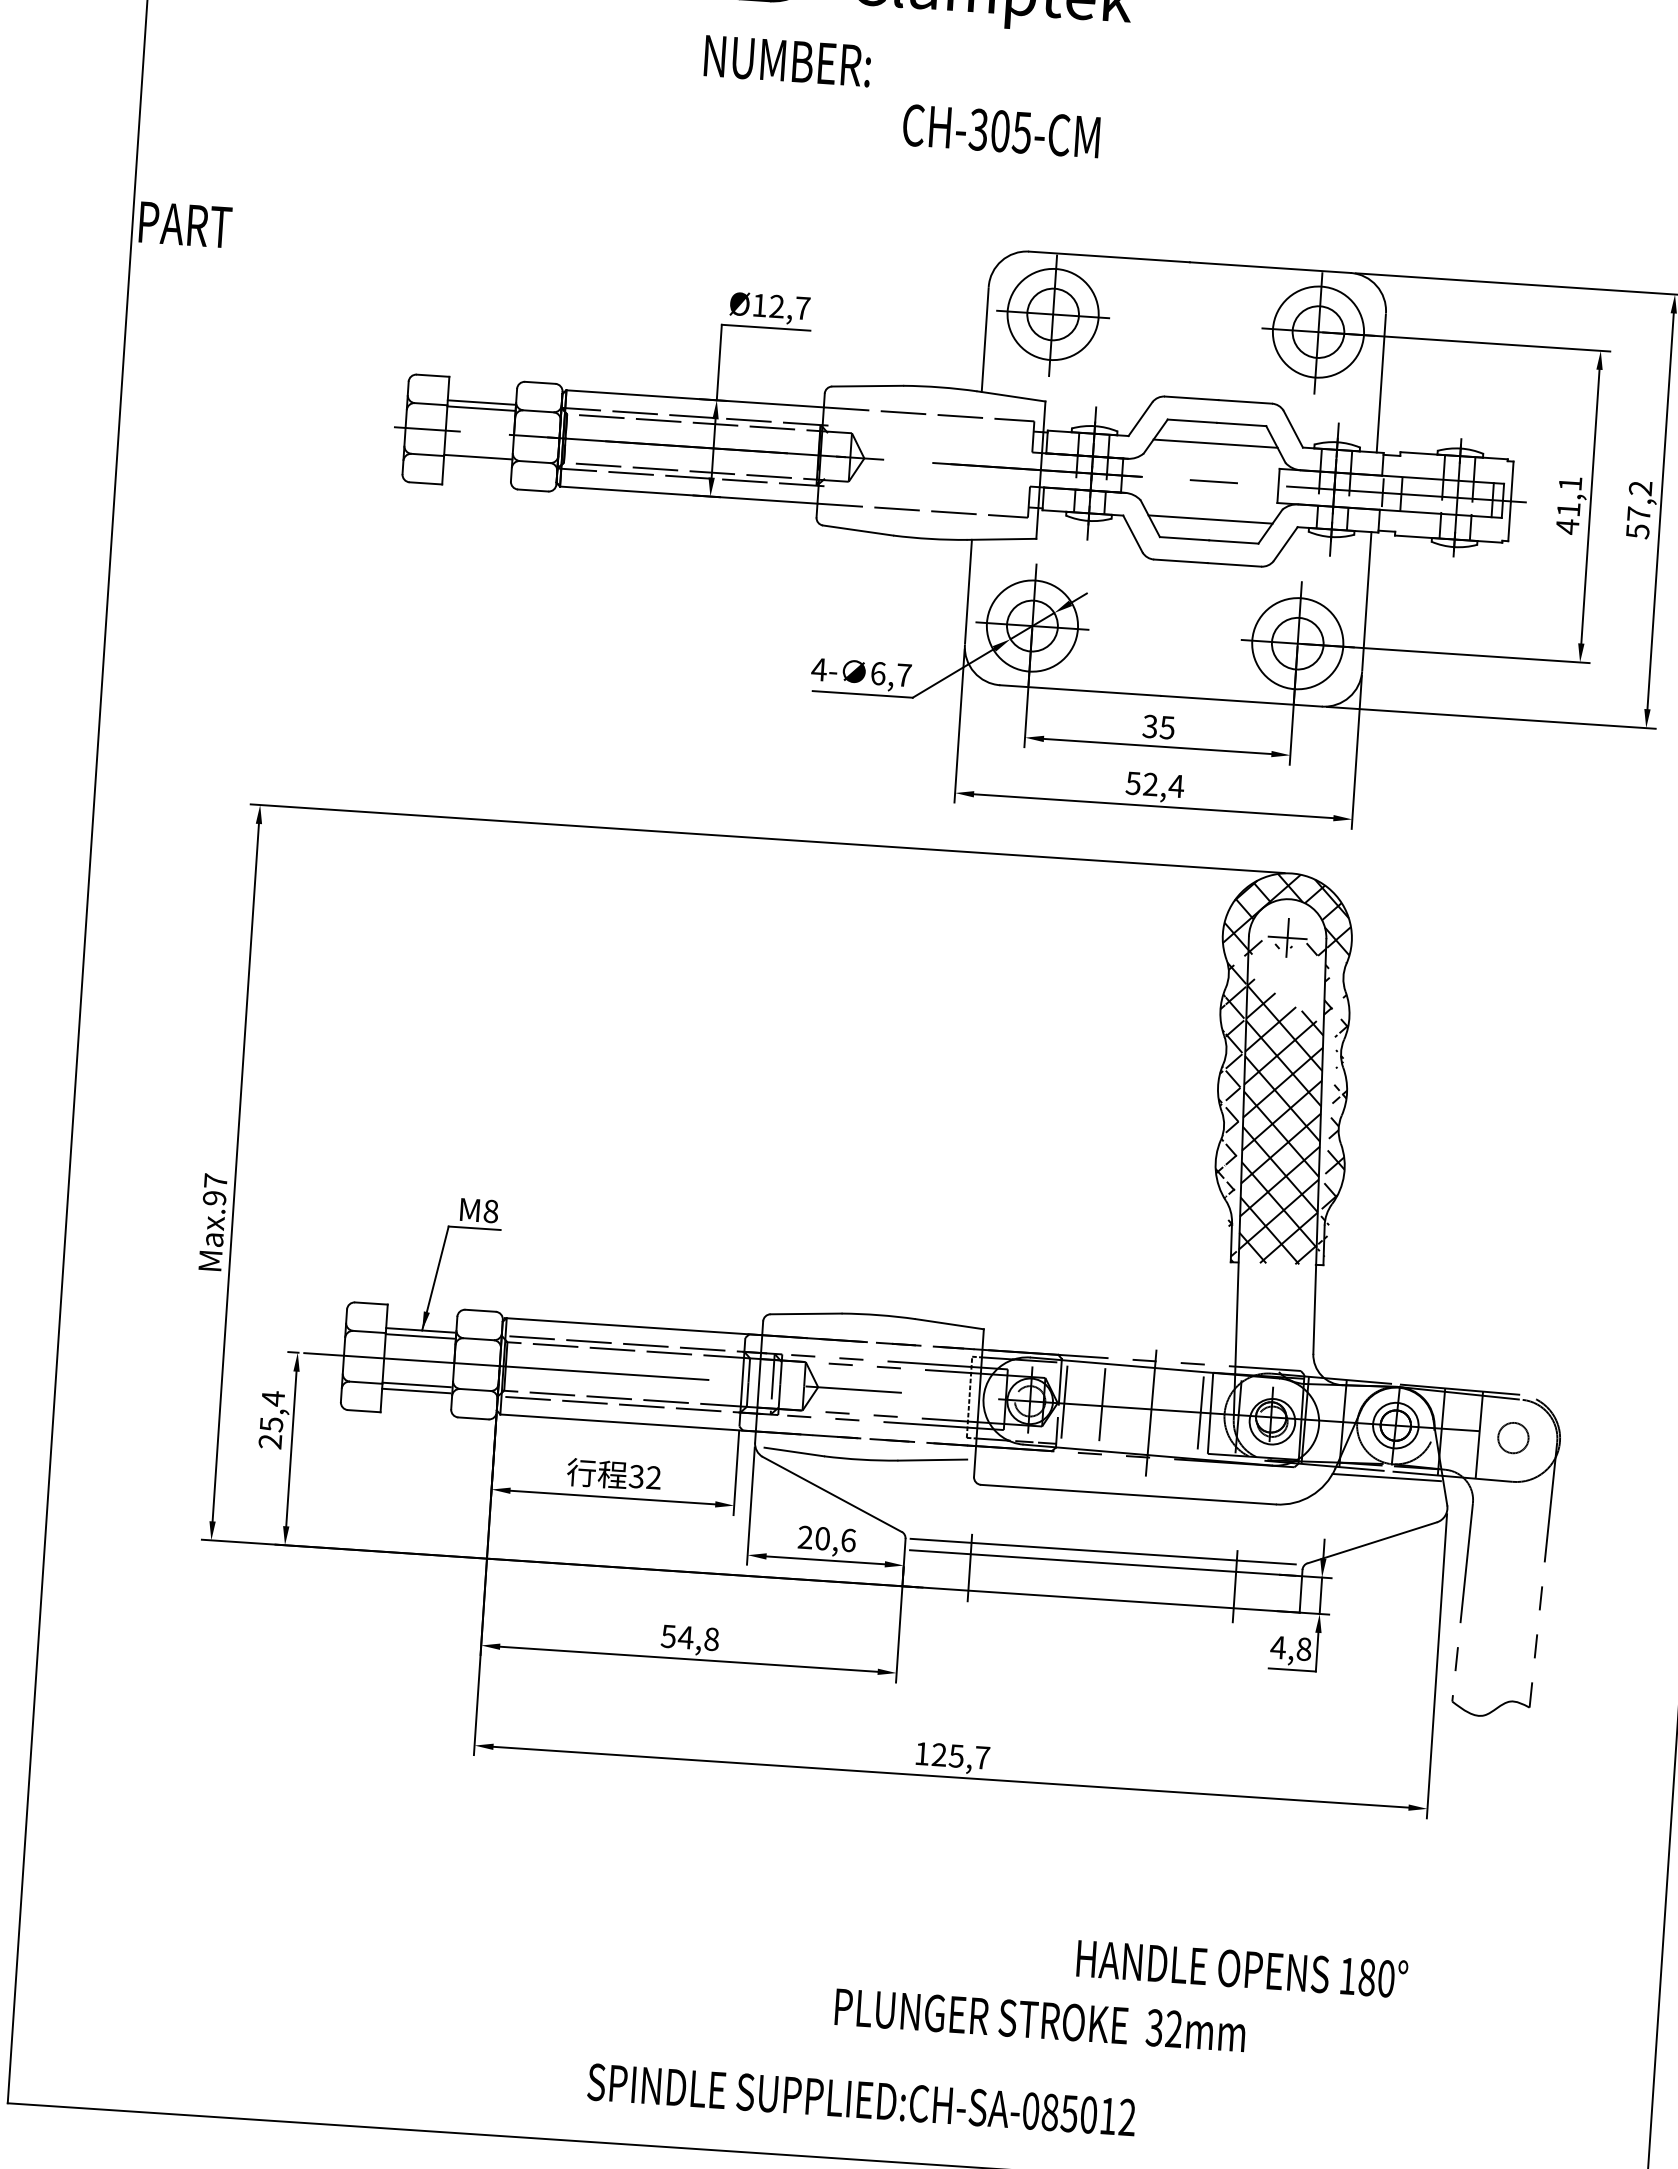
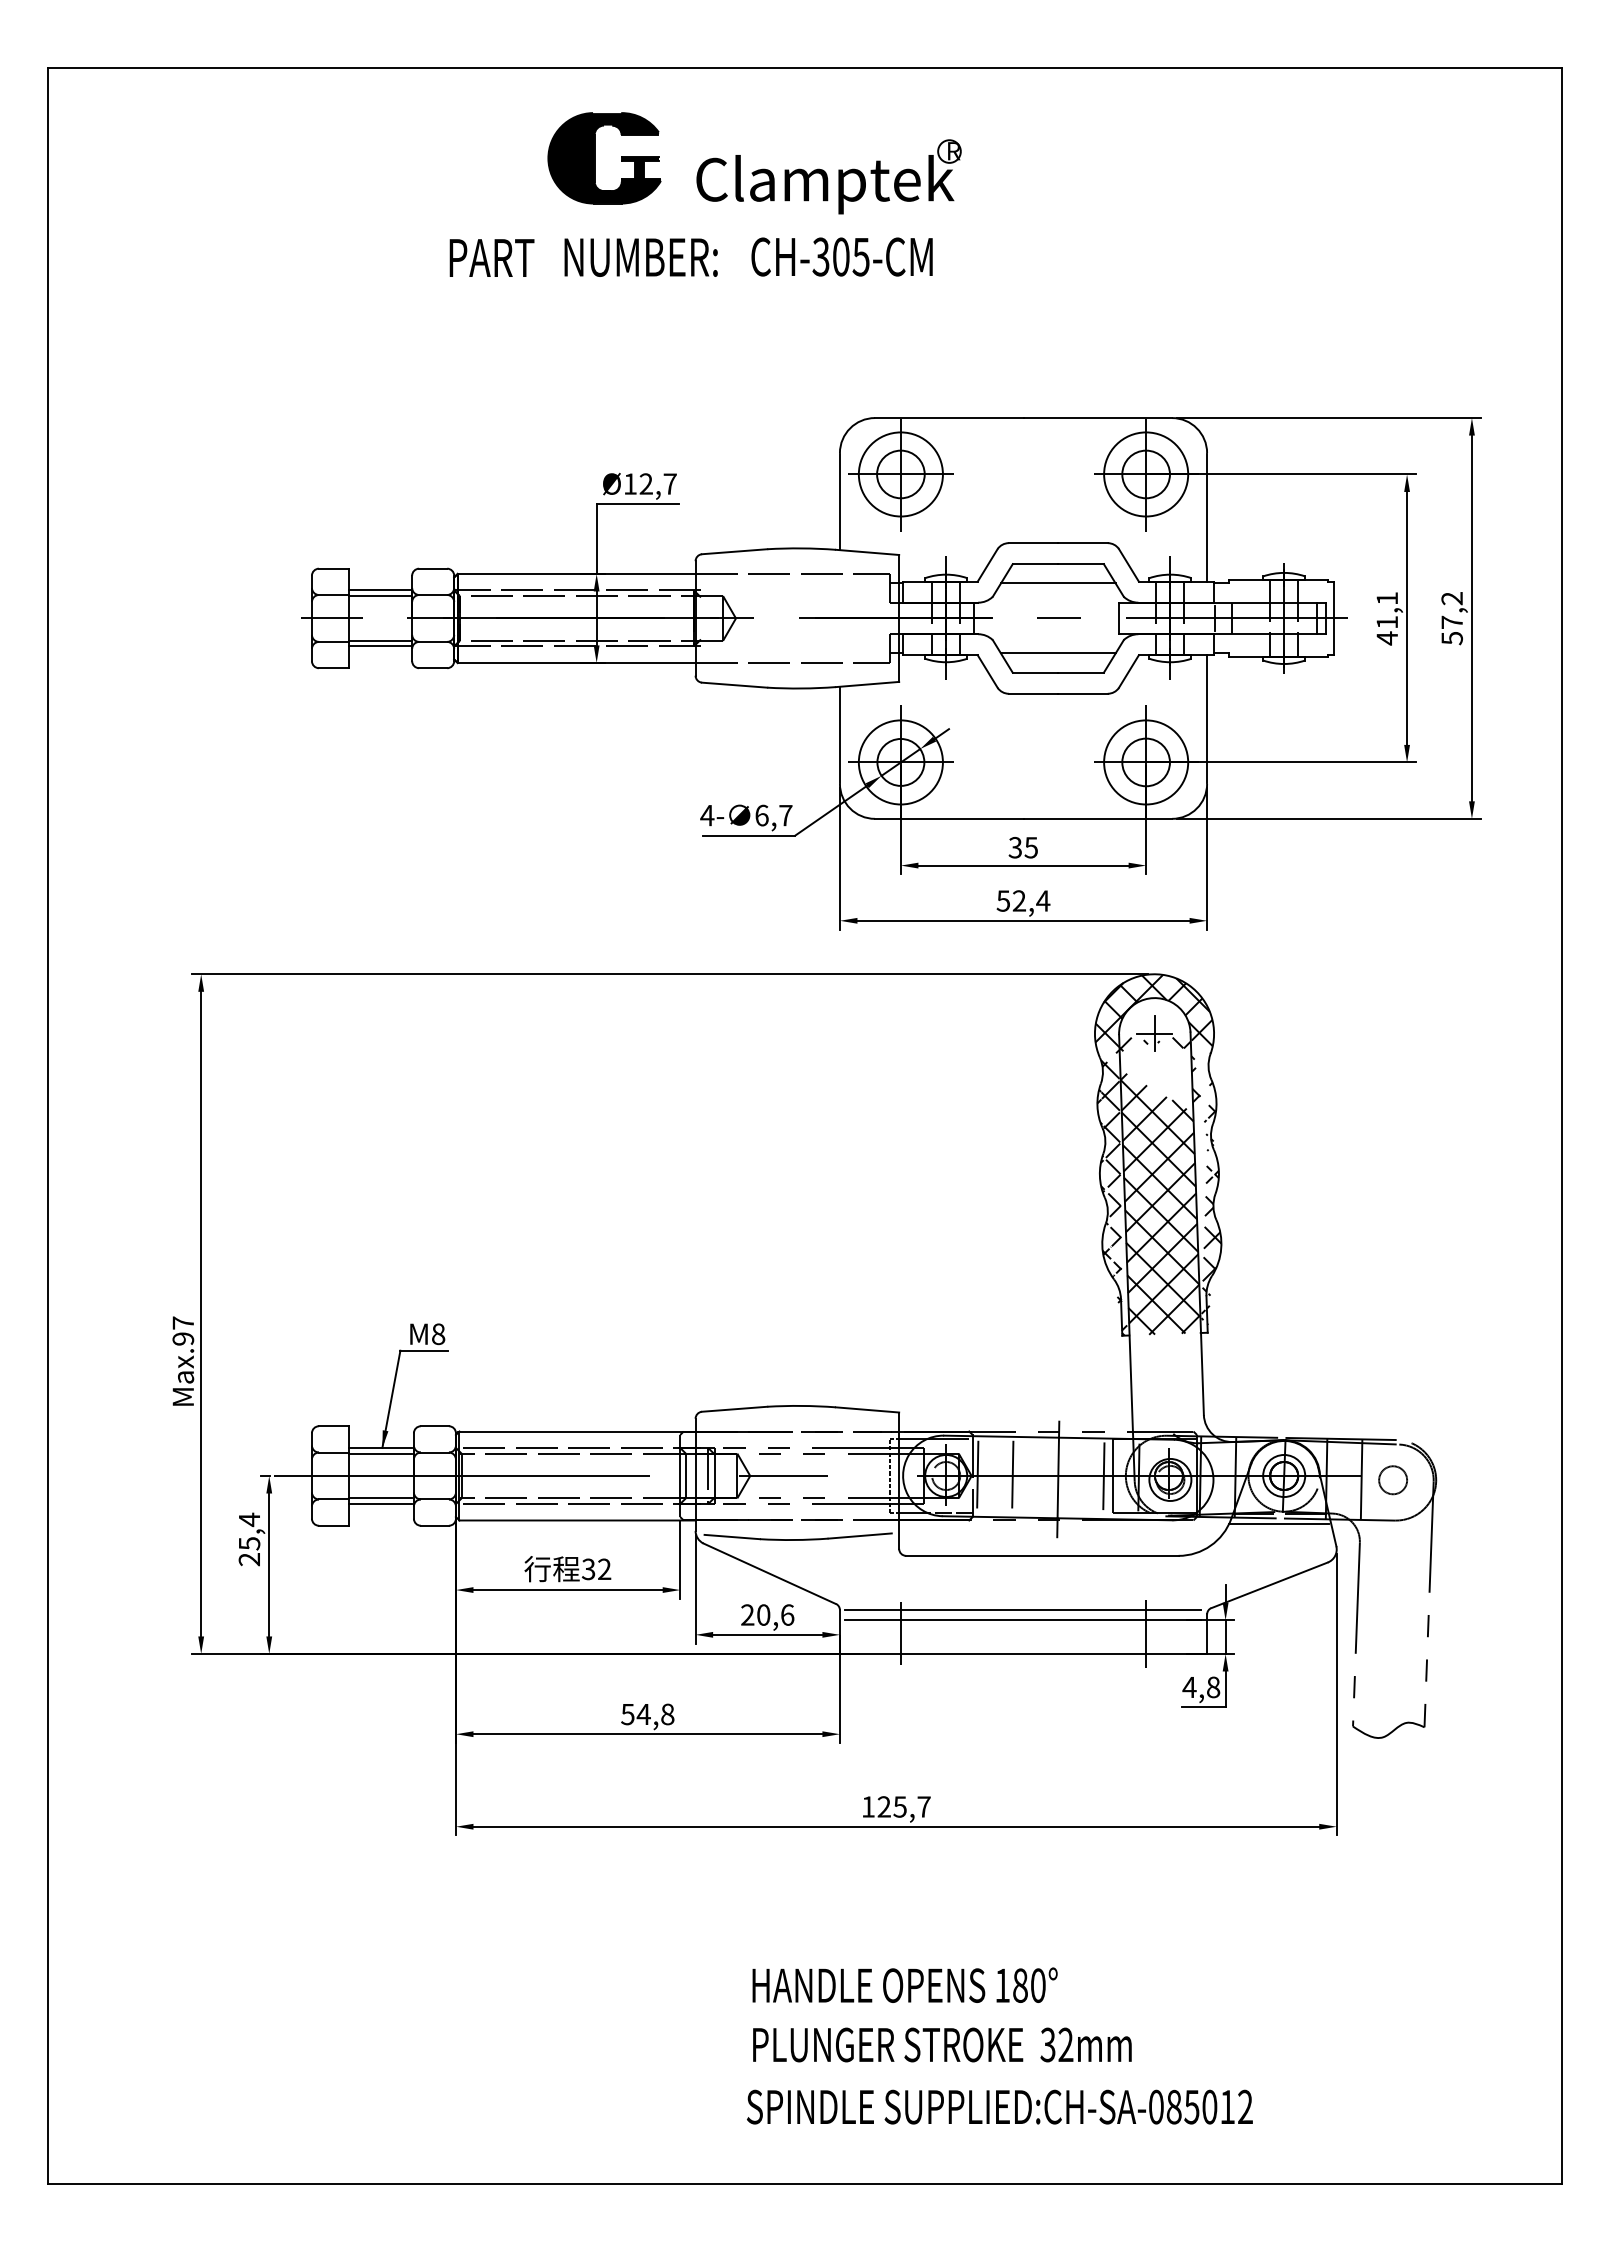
text: (1000, 130) -> (841, 256), moved
text: (184, 224) -> (491, 257), moved
line: (477, 463) -> (380, 646), added
text: (1241, 1967) -> (904, 1984), moved
text: (1040, 2019) -> (942, 2044), moved
text: (861, 2099) -> (999, 2106), moved

